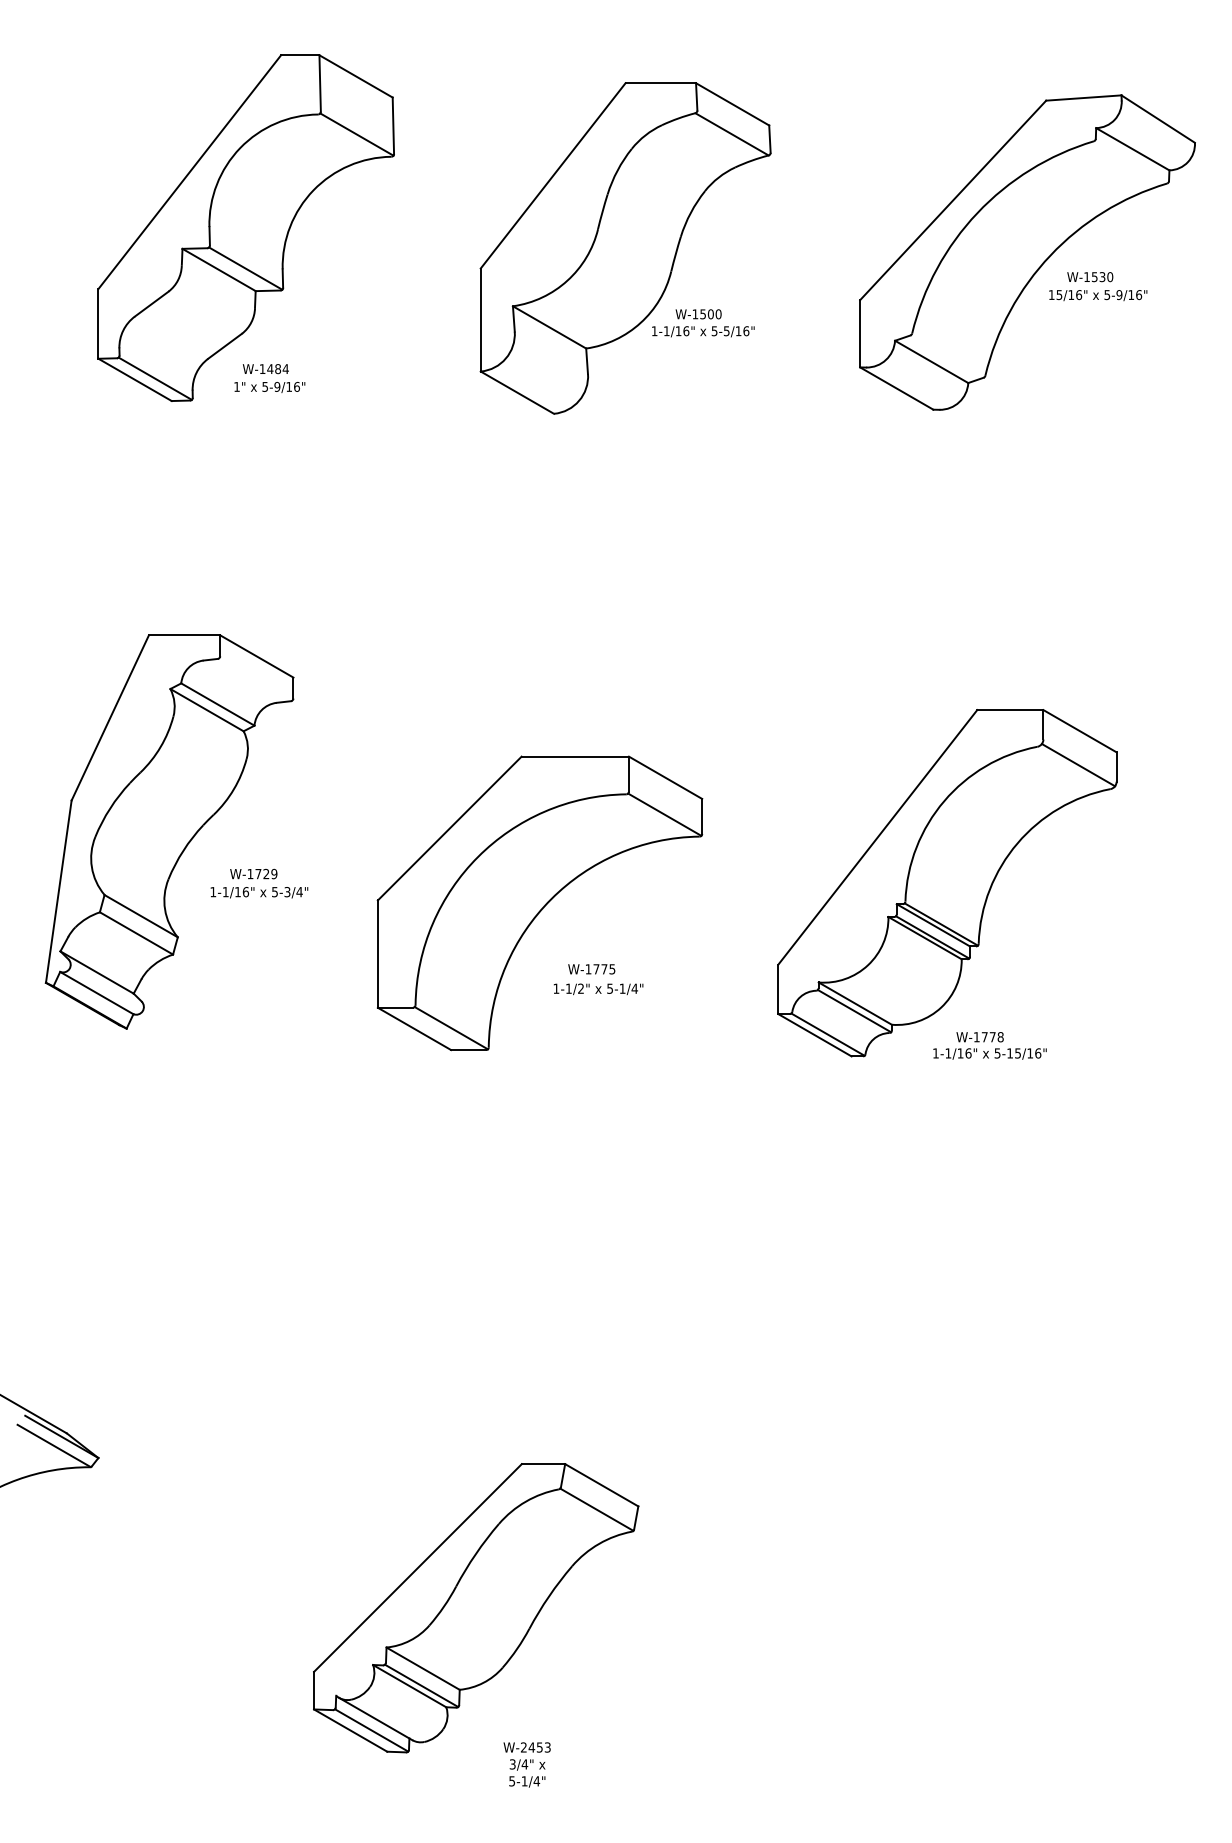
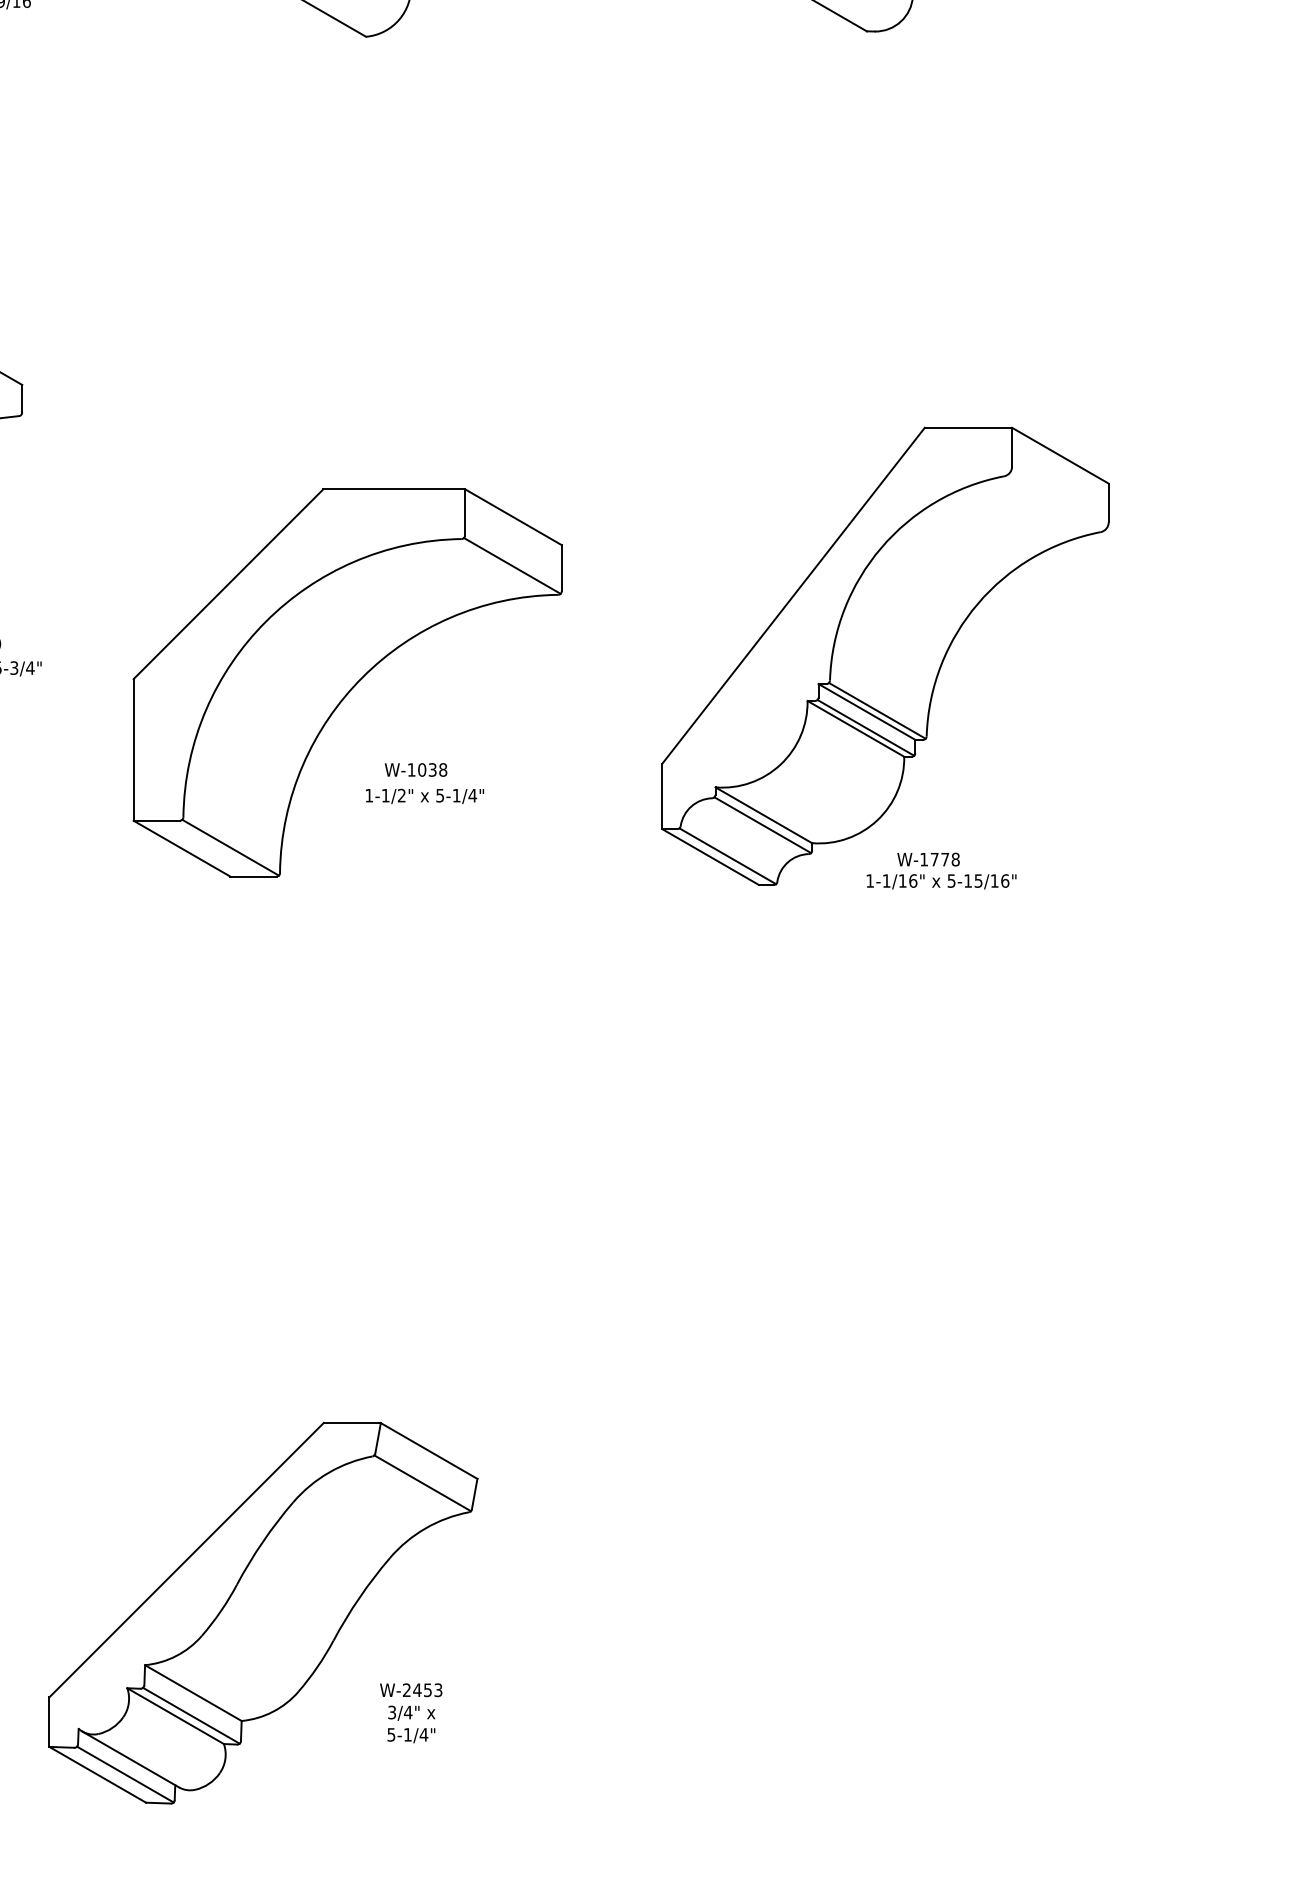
line: (1078, 765) -> (1058, 500), removed
text: (604, 969) -> (432, 770), W-1775 -> W-1038
text: (526, 1764) -> (410, 1712), moved

